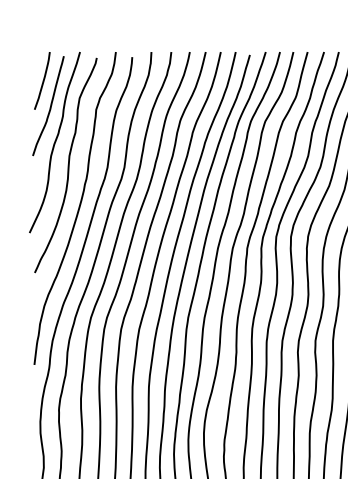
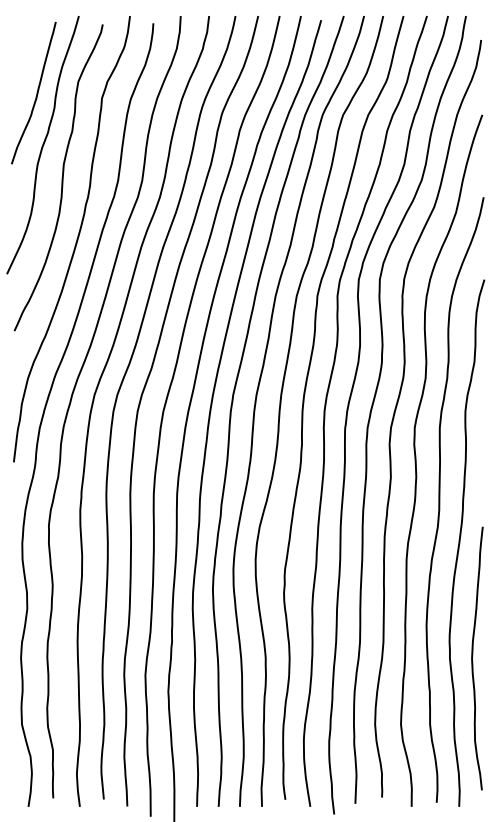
curve: (42, 81) -> (25, 58), removed

